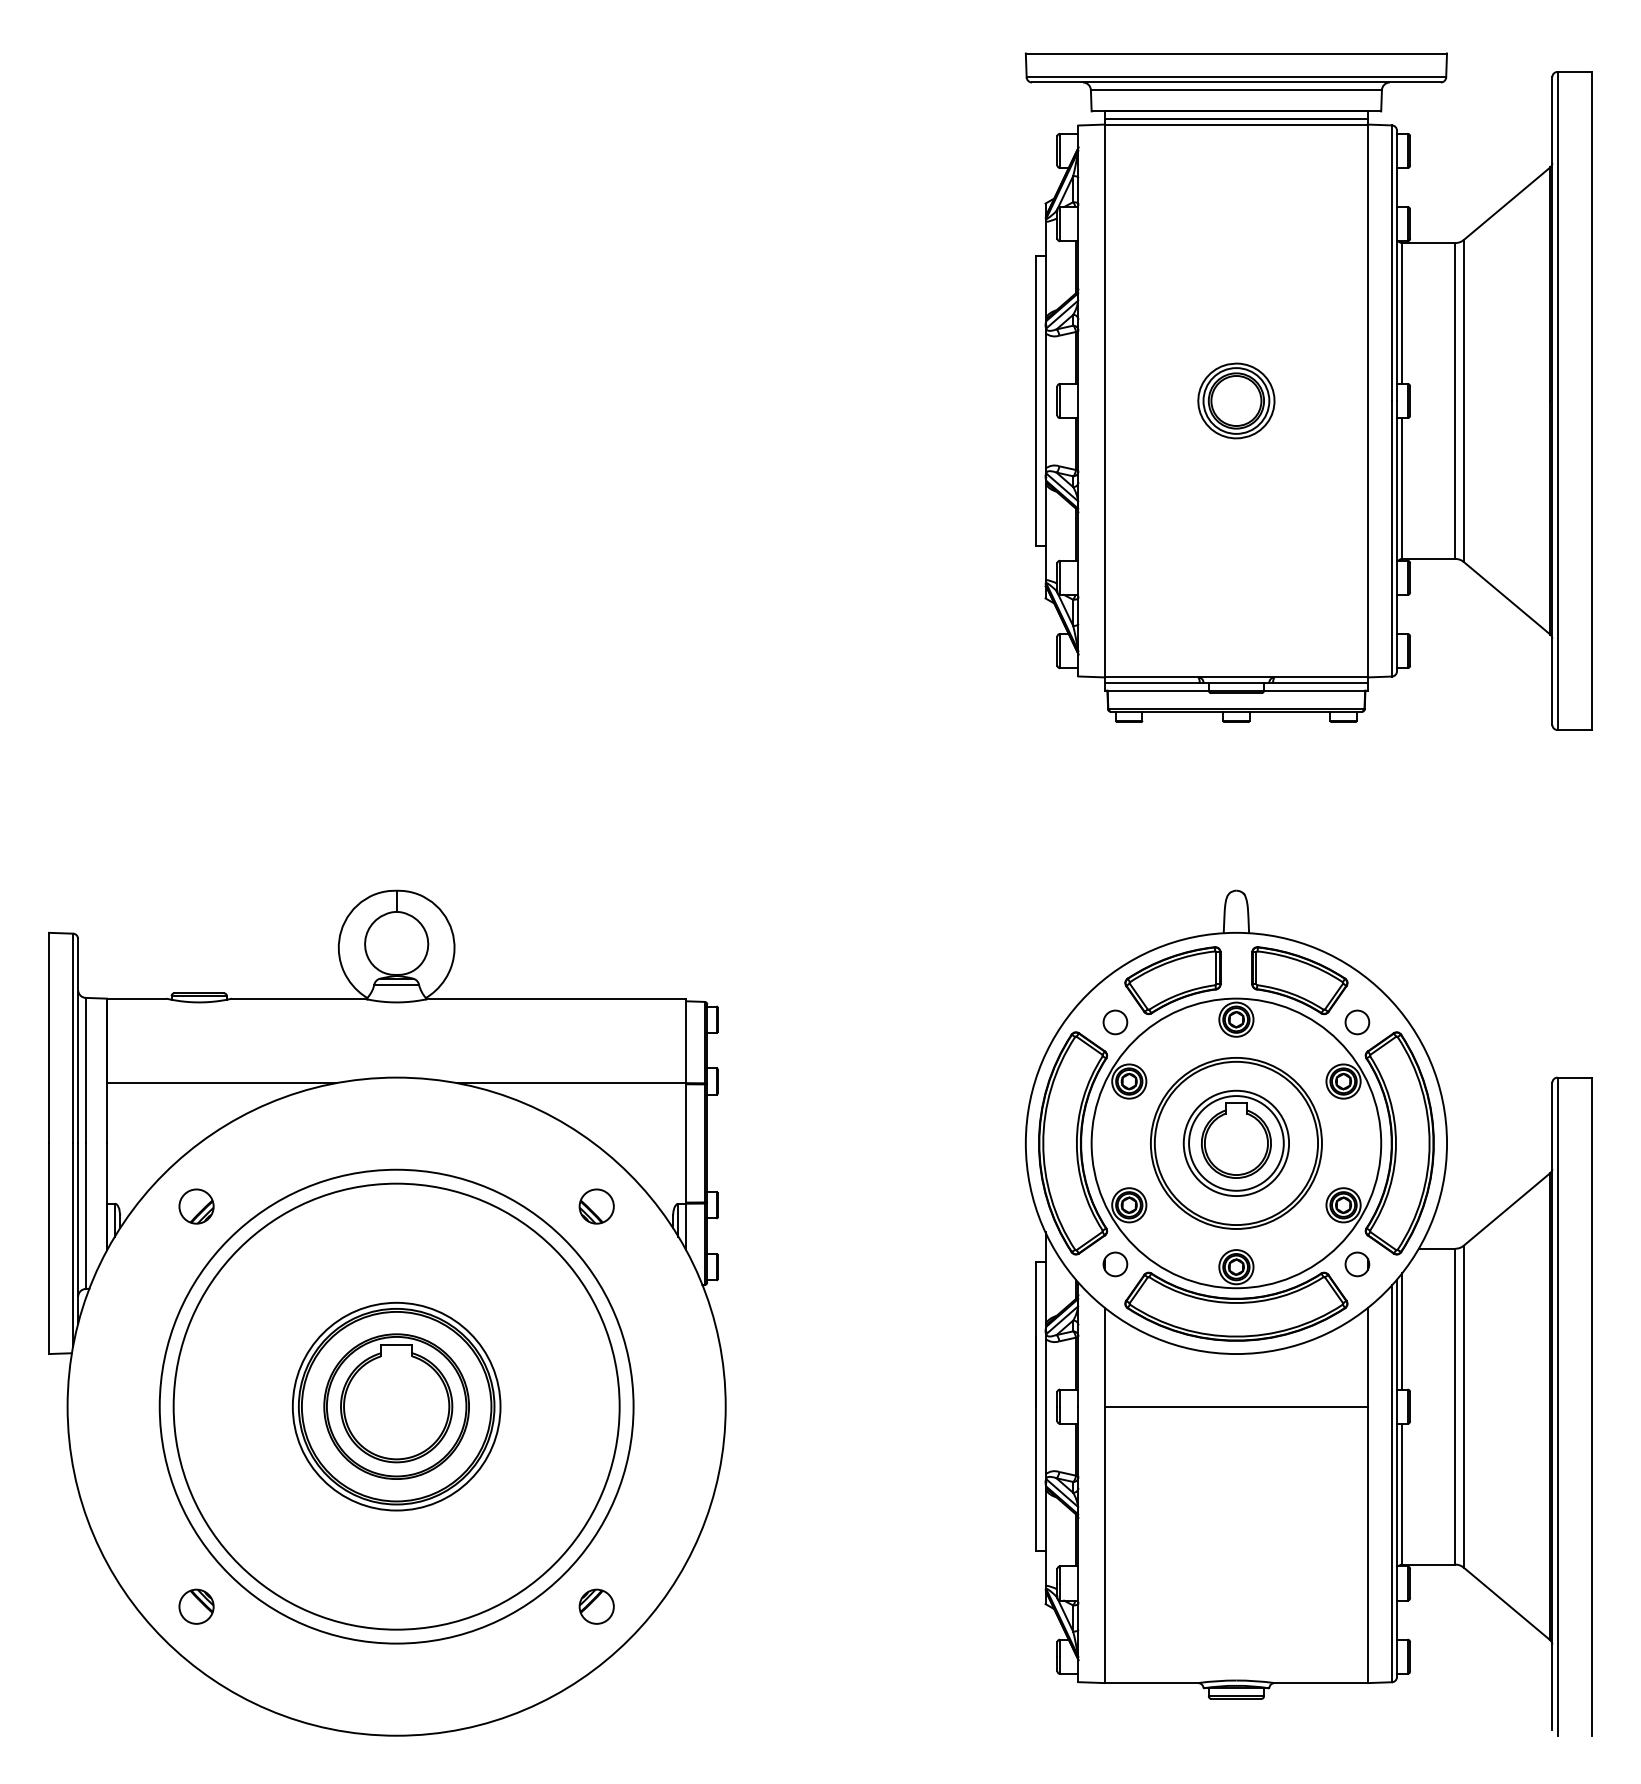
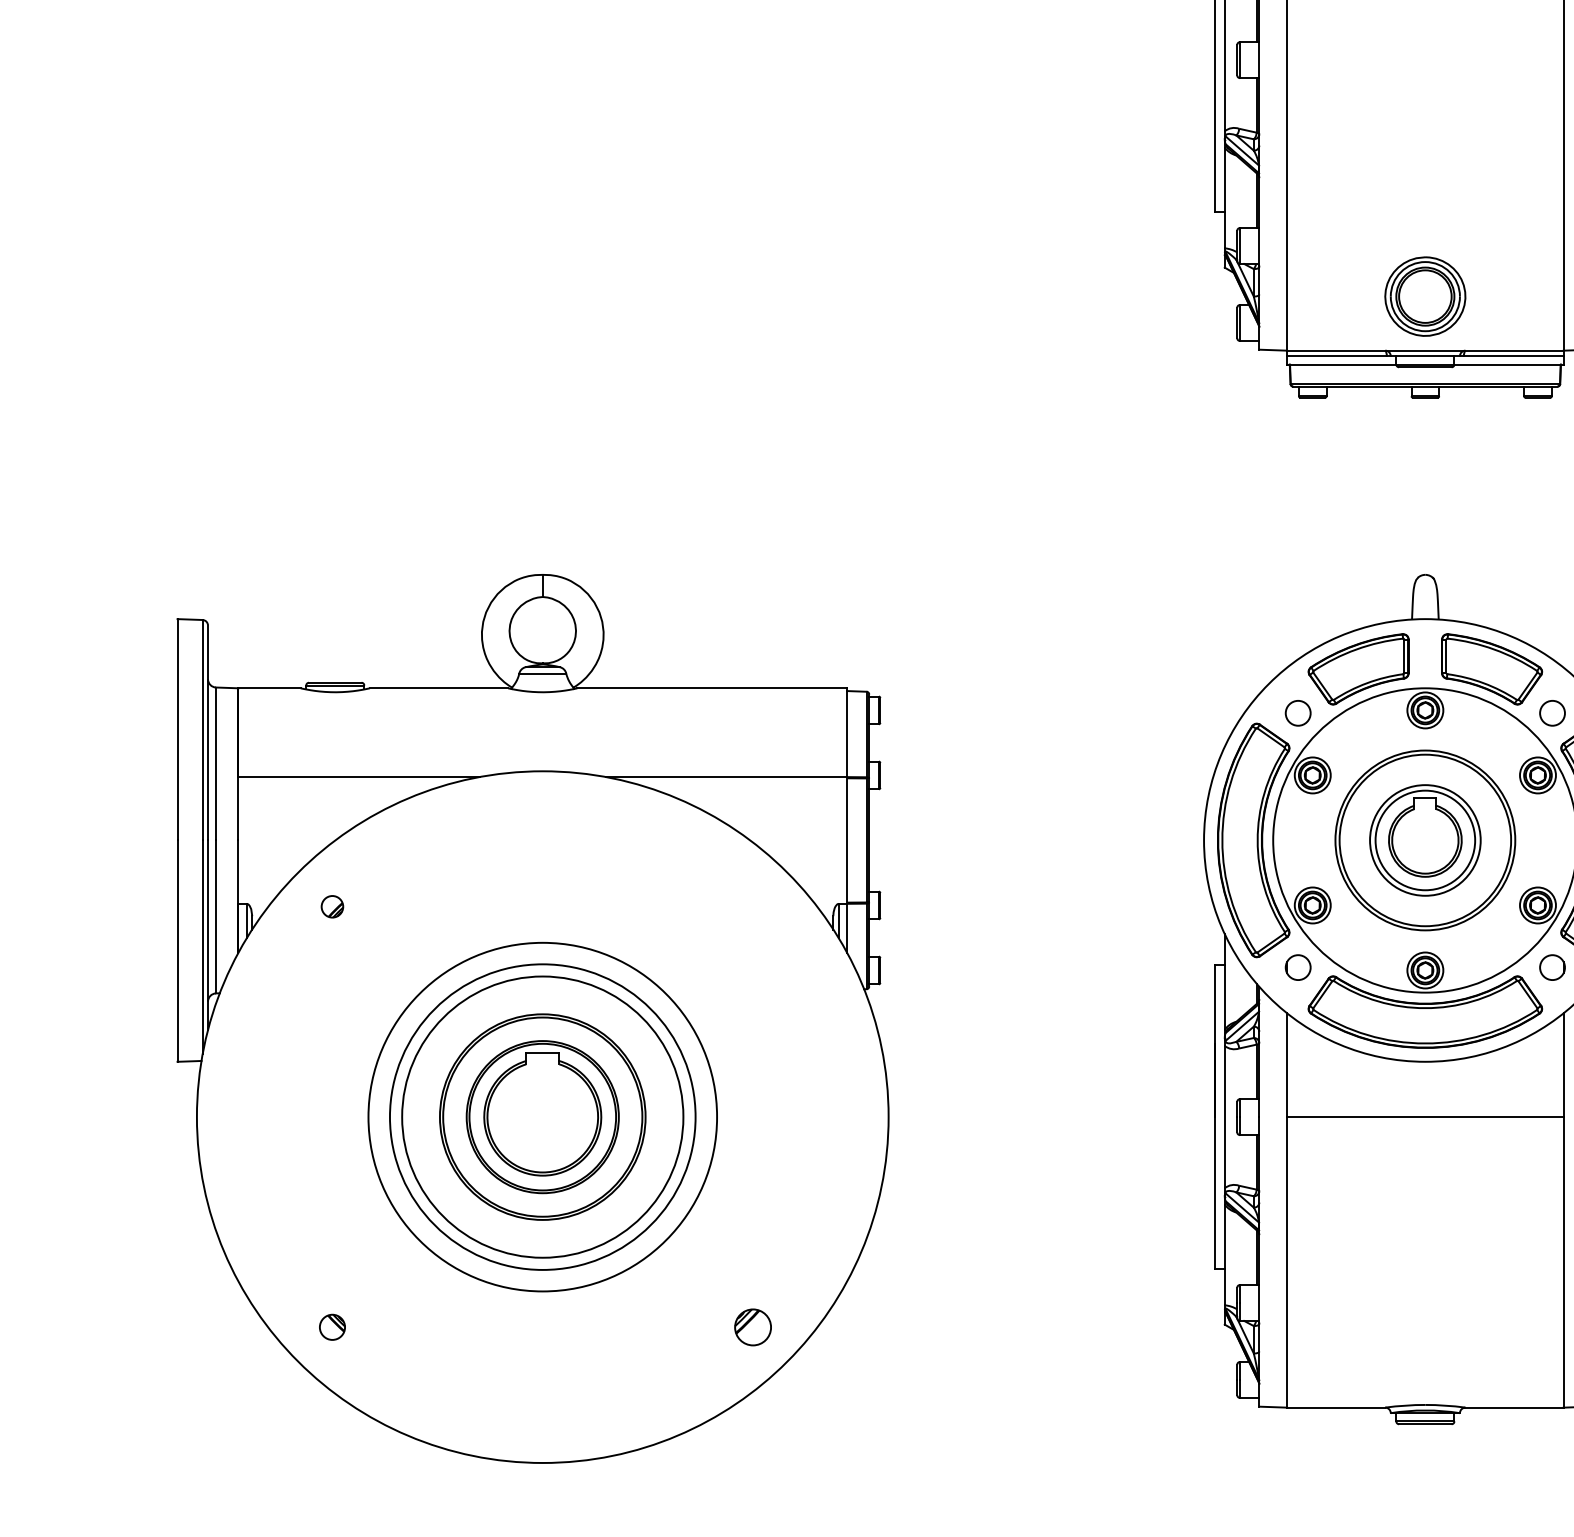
part: (1236, 400) -> (1425, 296), moved
part: (196, 1206) -> (332, 906), size x0.6
part: (596, 1206) -> (752, 906), removed
circle: (396, 1406) -> (542, 1116), size x0.6
circle: (396, 1406) -> (542, 1116), size x0.7
circle: (396, 1406) -> (542, 1116), size x1.4
part: (196, 1606) -> (332, 1327), size x0.7

